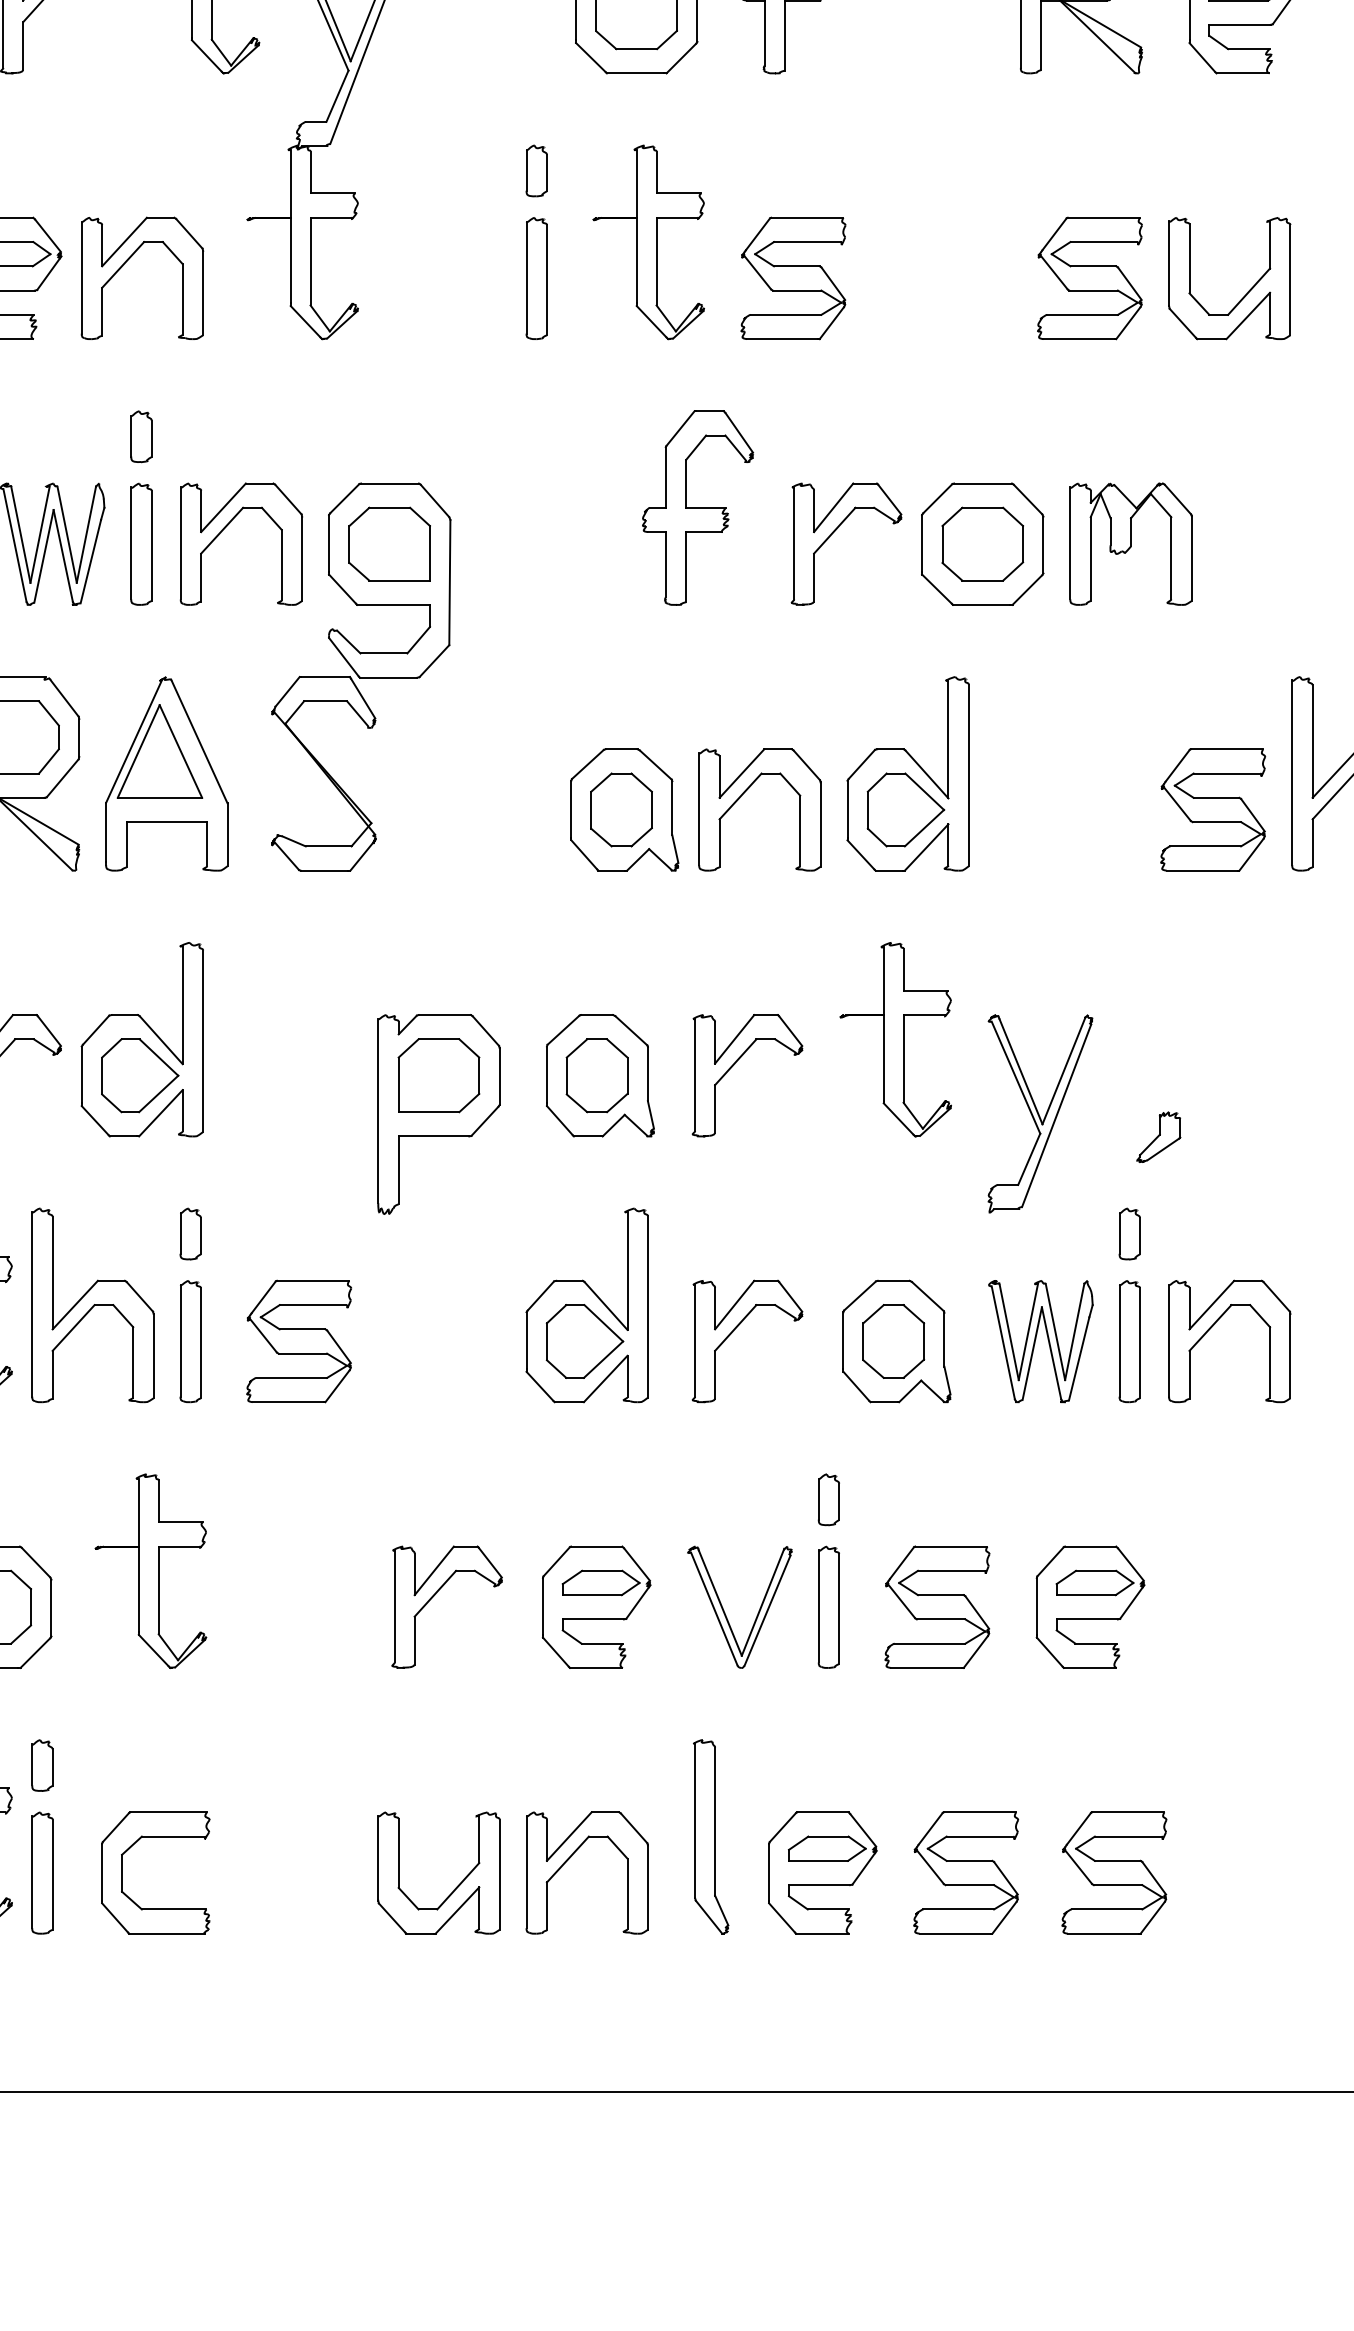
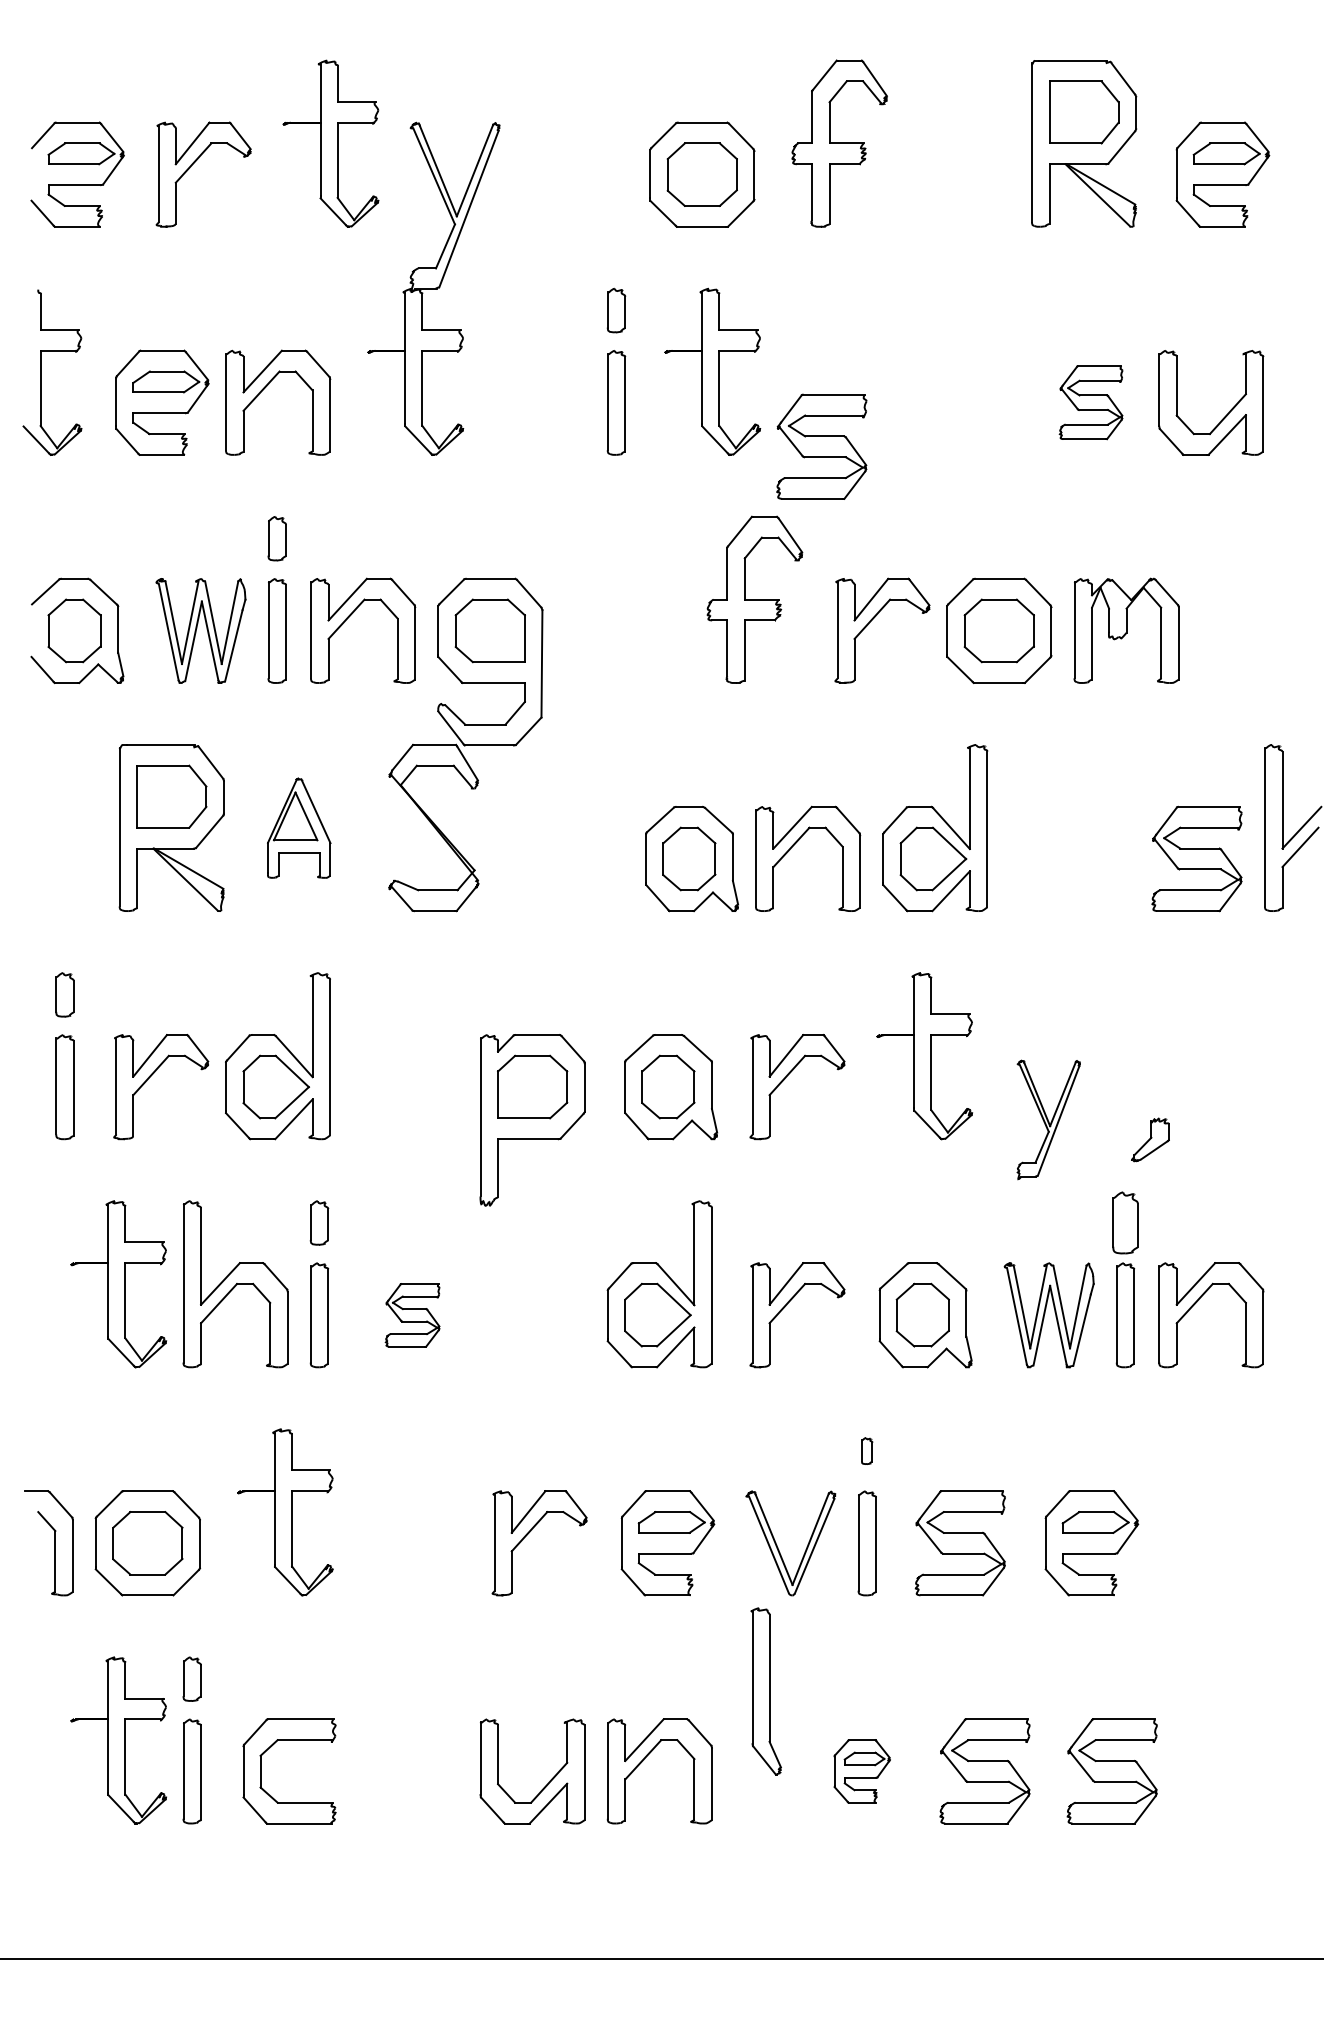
part: (793, 278) -> (821, 446), moved
part: (1088, 278) -> (1090, 402), size x0.7
part: (167, 773) -> (299, 827), size x0.6
part: (1040, 1113) -> (1048, 1119), size x0.7
part: (1129, 1233) -> (1125, 1222), size x1.4
part: (299, 1341) -> (412, 1315), size x0.6
part: (827, 1499) -> (866, 1450), size x0.6
part: (710, 1837) -> (765, 1691), moved
part: (823, 1873) -> (862, 1771), size x0.6

